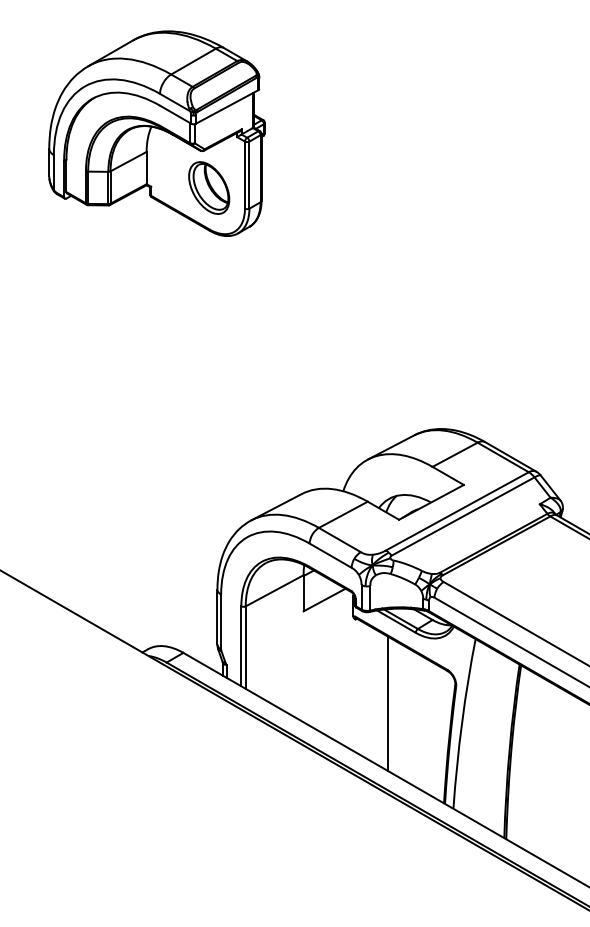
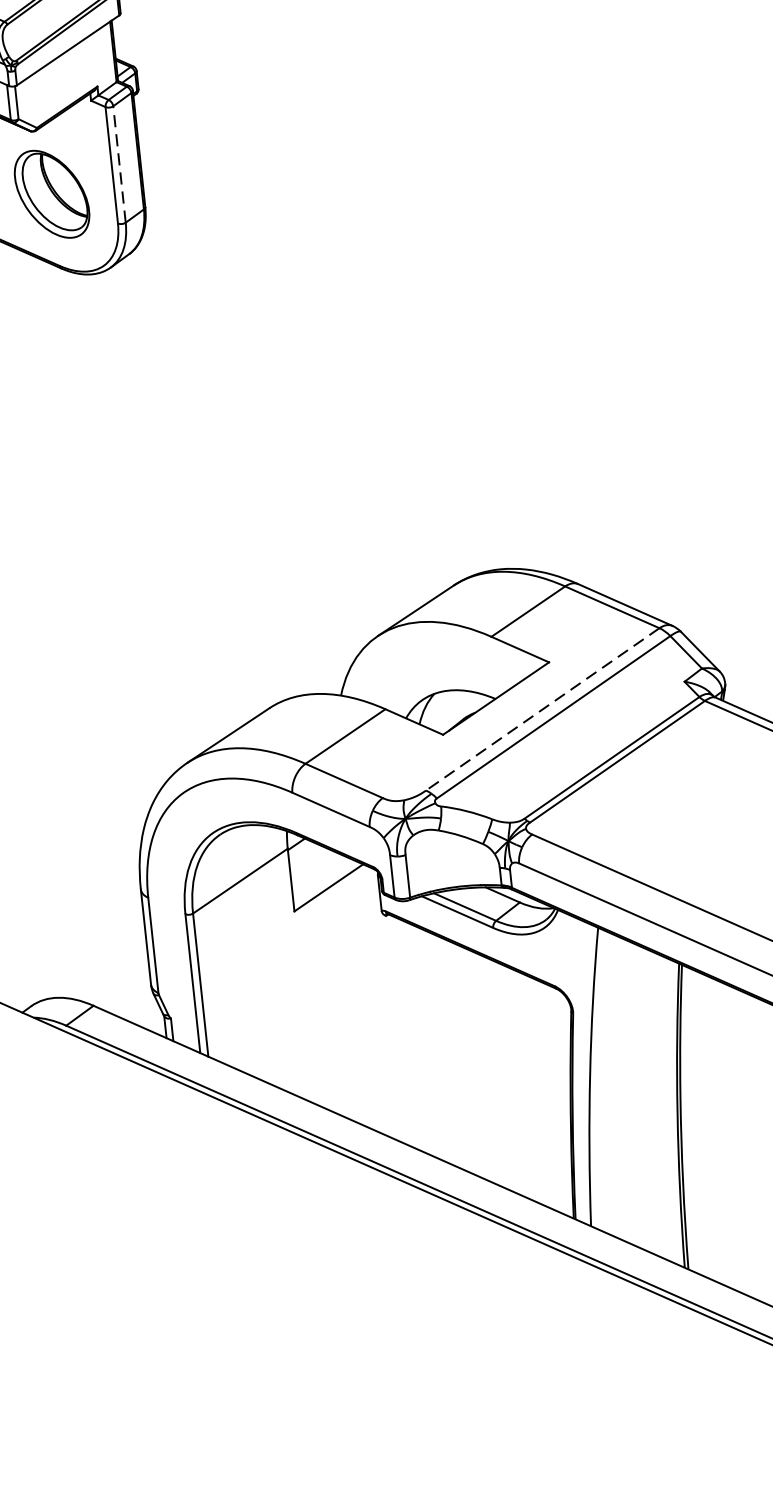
line: (249, 175) -> (119, 165), solid -> dashed
line: (456, 511) -> (541, 709), solid -> dashed
line: (388, 703) -> (458, 1055), removed

